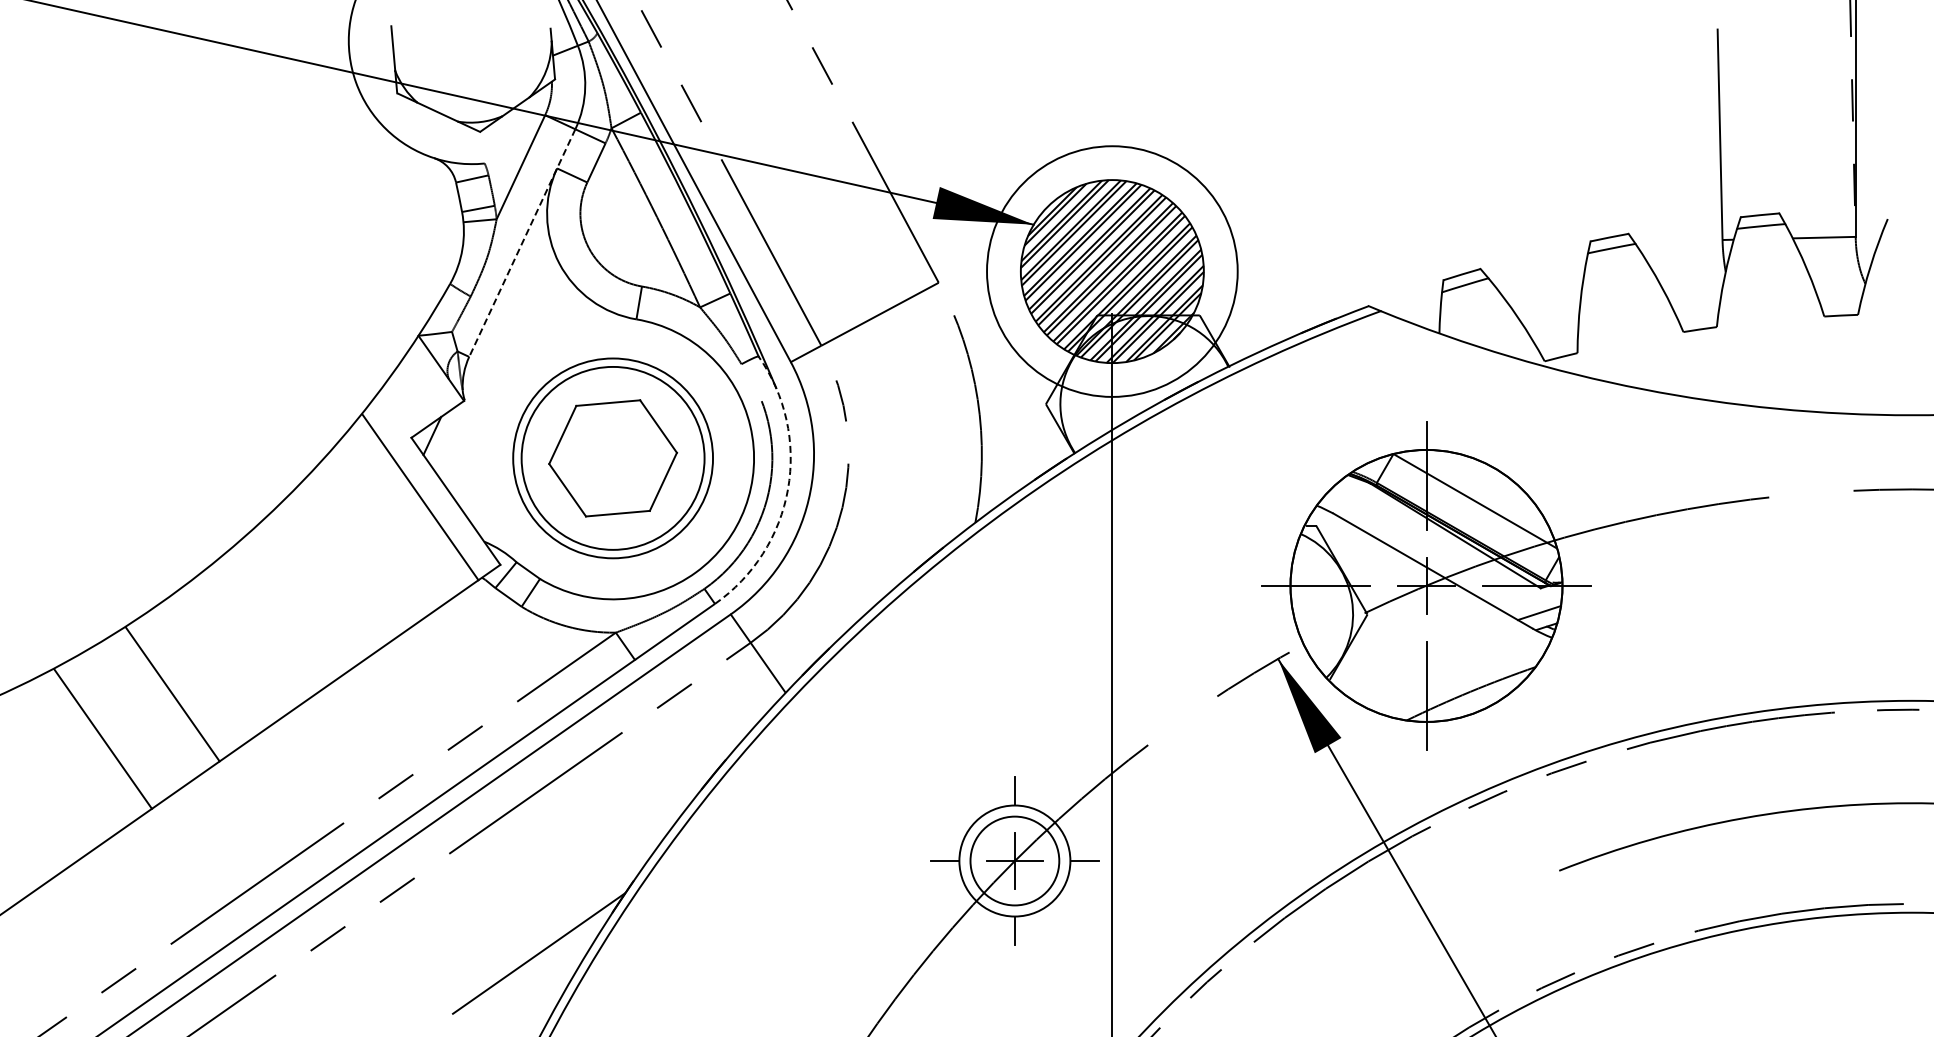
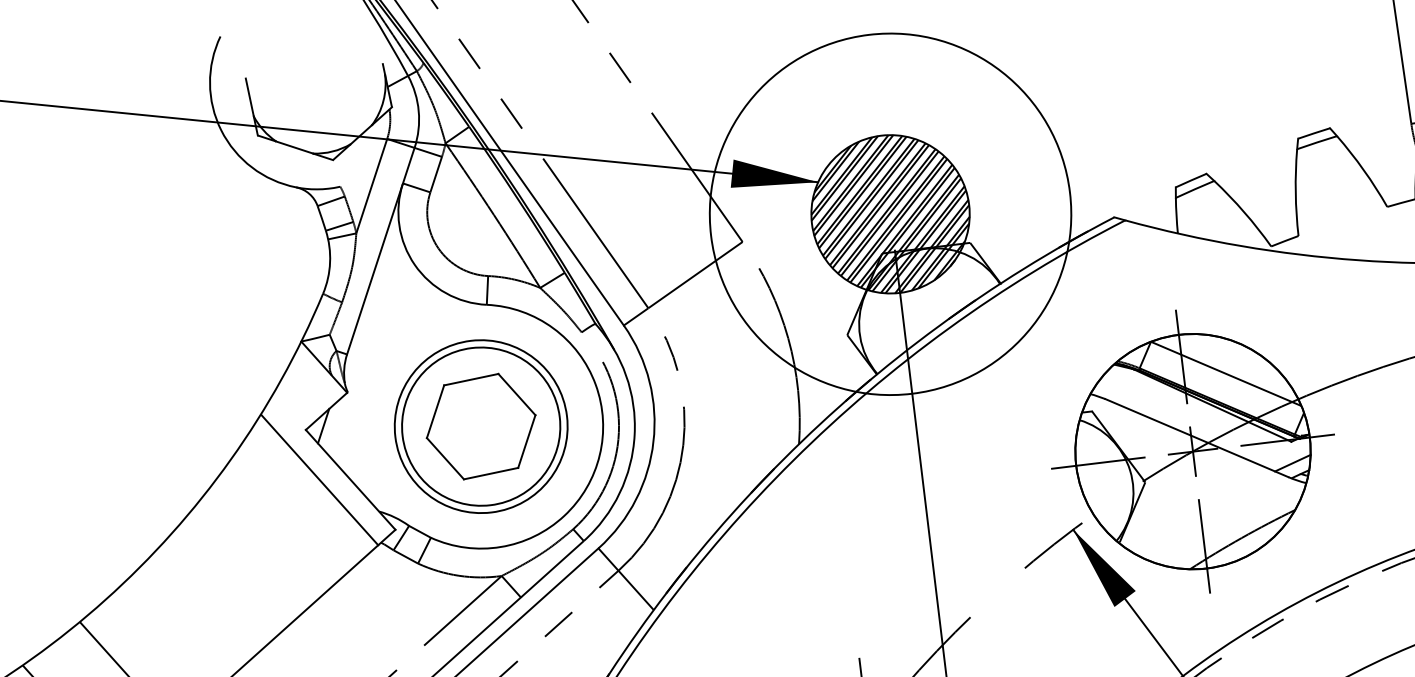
line: (522, 243) -> (381, 251), dashed -> solid
circle: (1112, 271) -> (890, 214), size x1.67
arc: (788, 489) -> (635, 435), dashed -> solid

